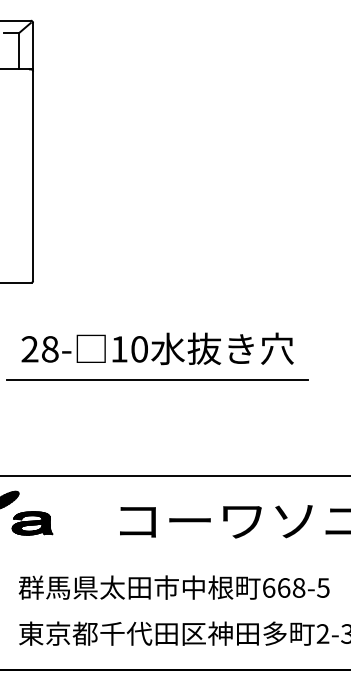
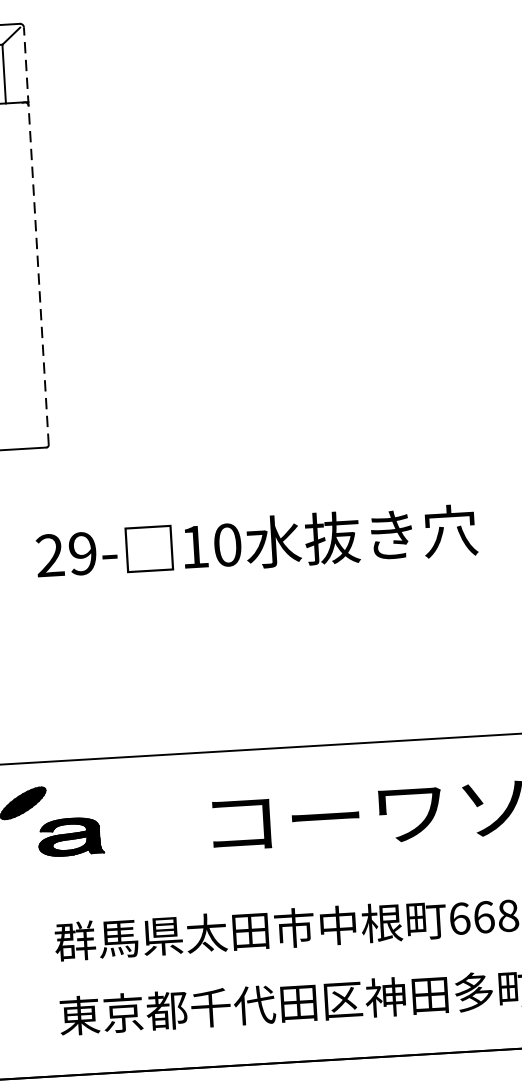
line: (33, 151) -> (36, 235), solid -> dashed
text: (49, 349) -> (81, 553), 28- -> 29-
line: (157, 380) -> (259, 593), removed

